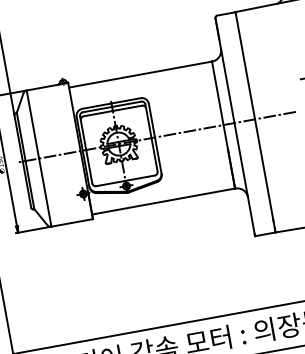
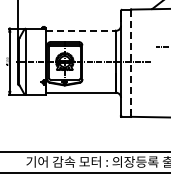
line: (139, 73) -> (80, 30), solid -> dashed
line: (256, 122) -> (131, 63), solid -> dashed

